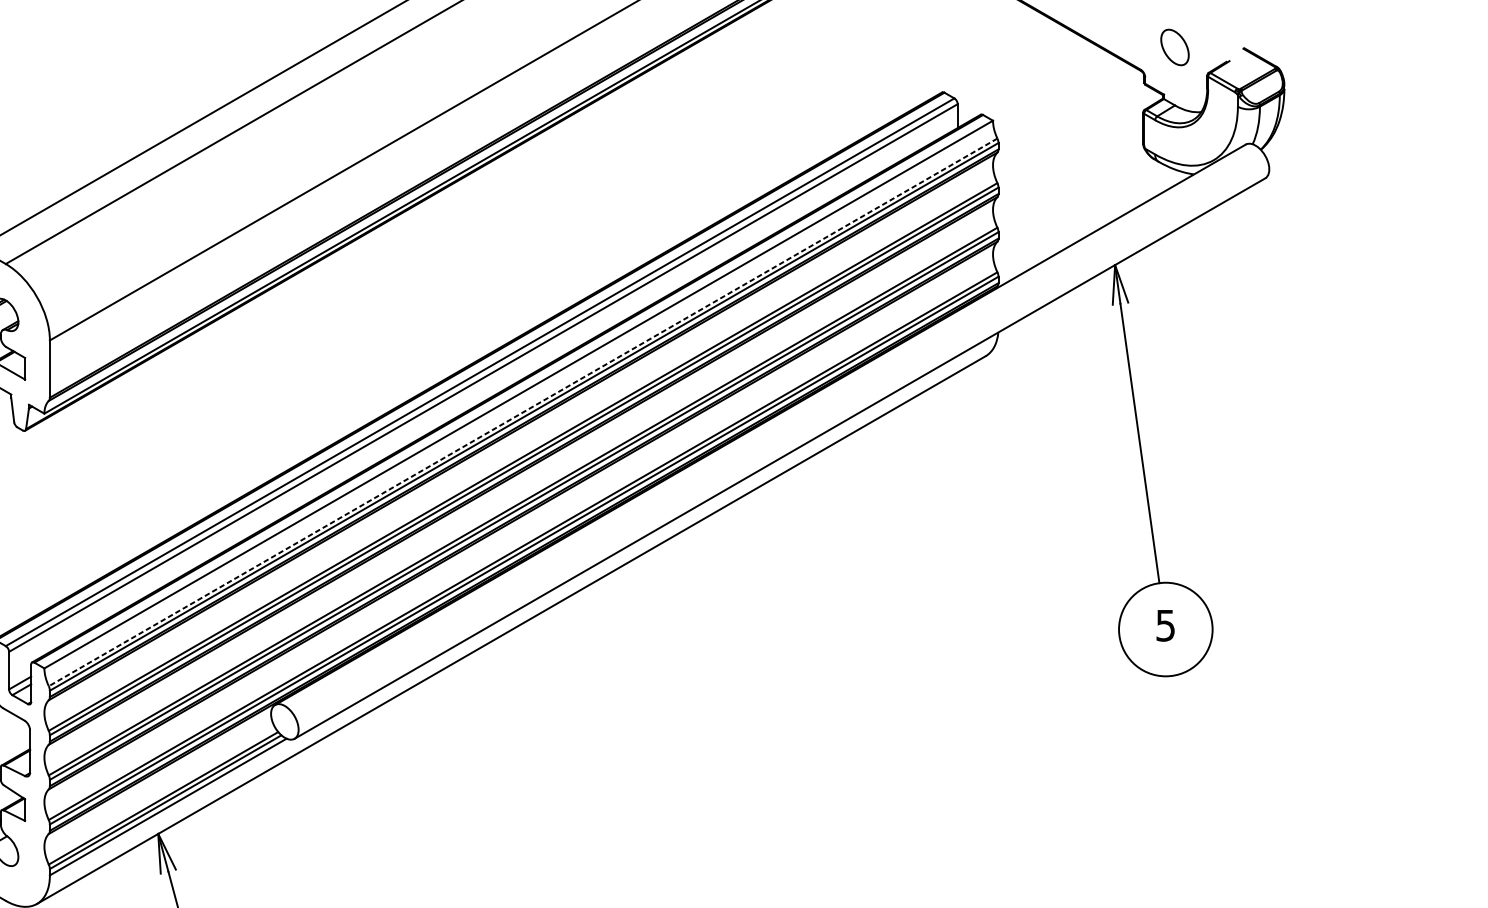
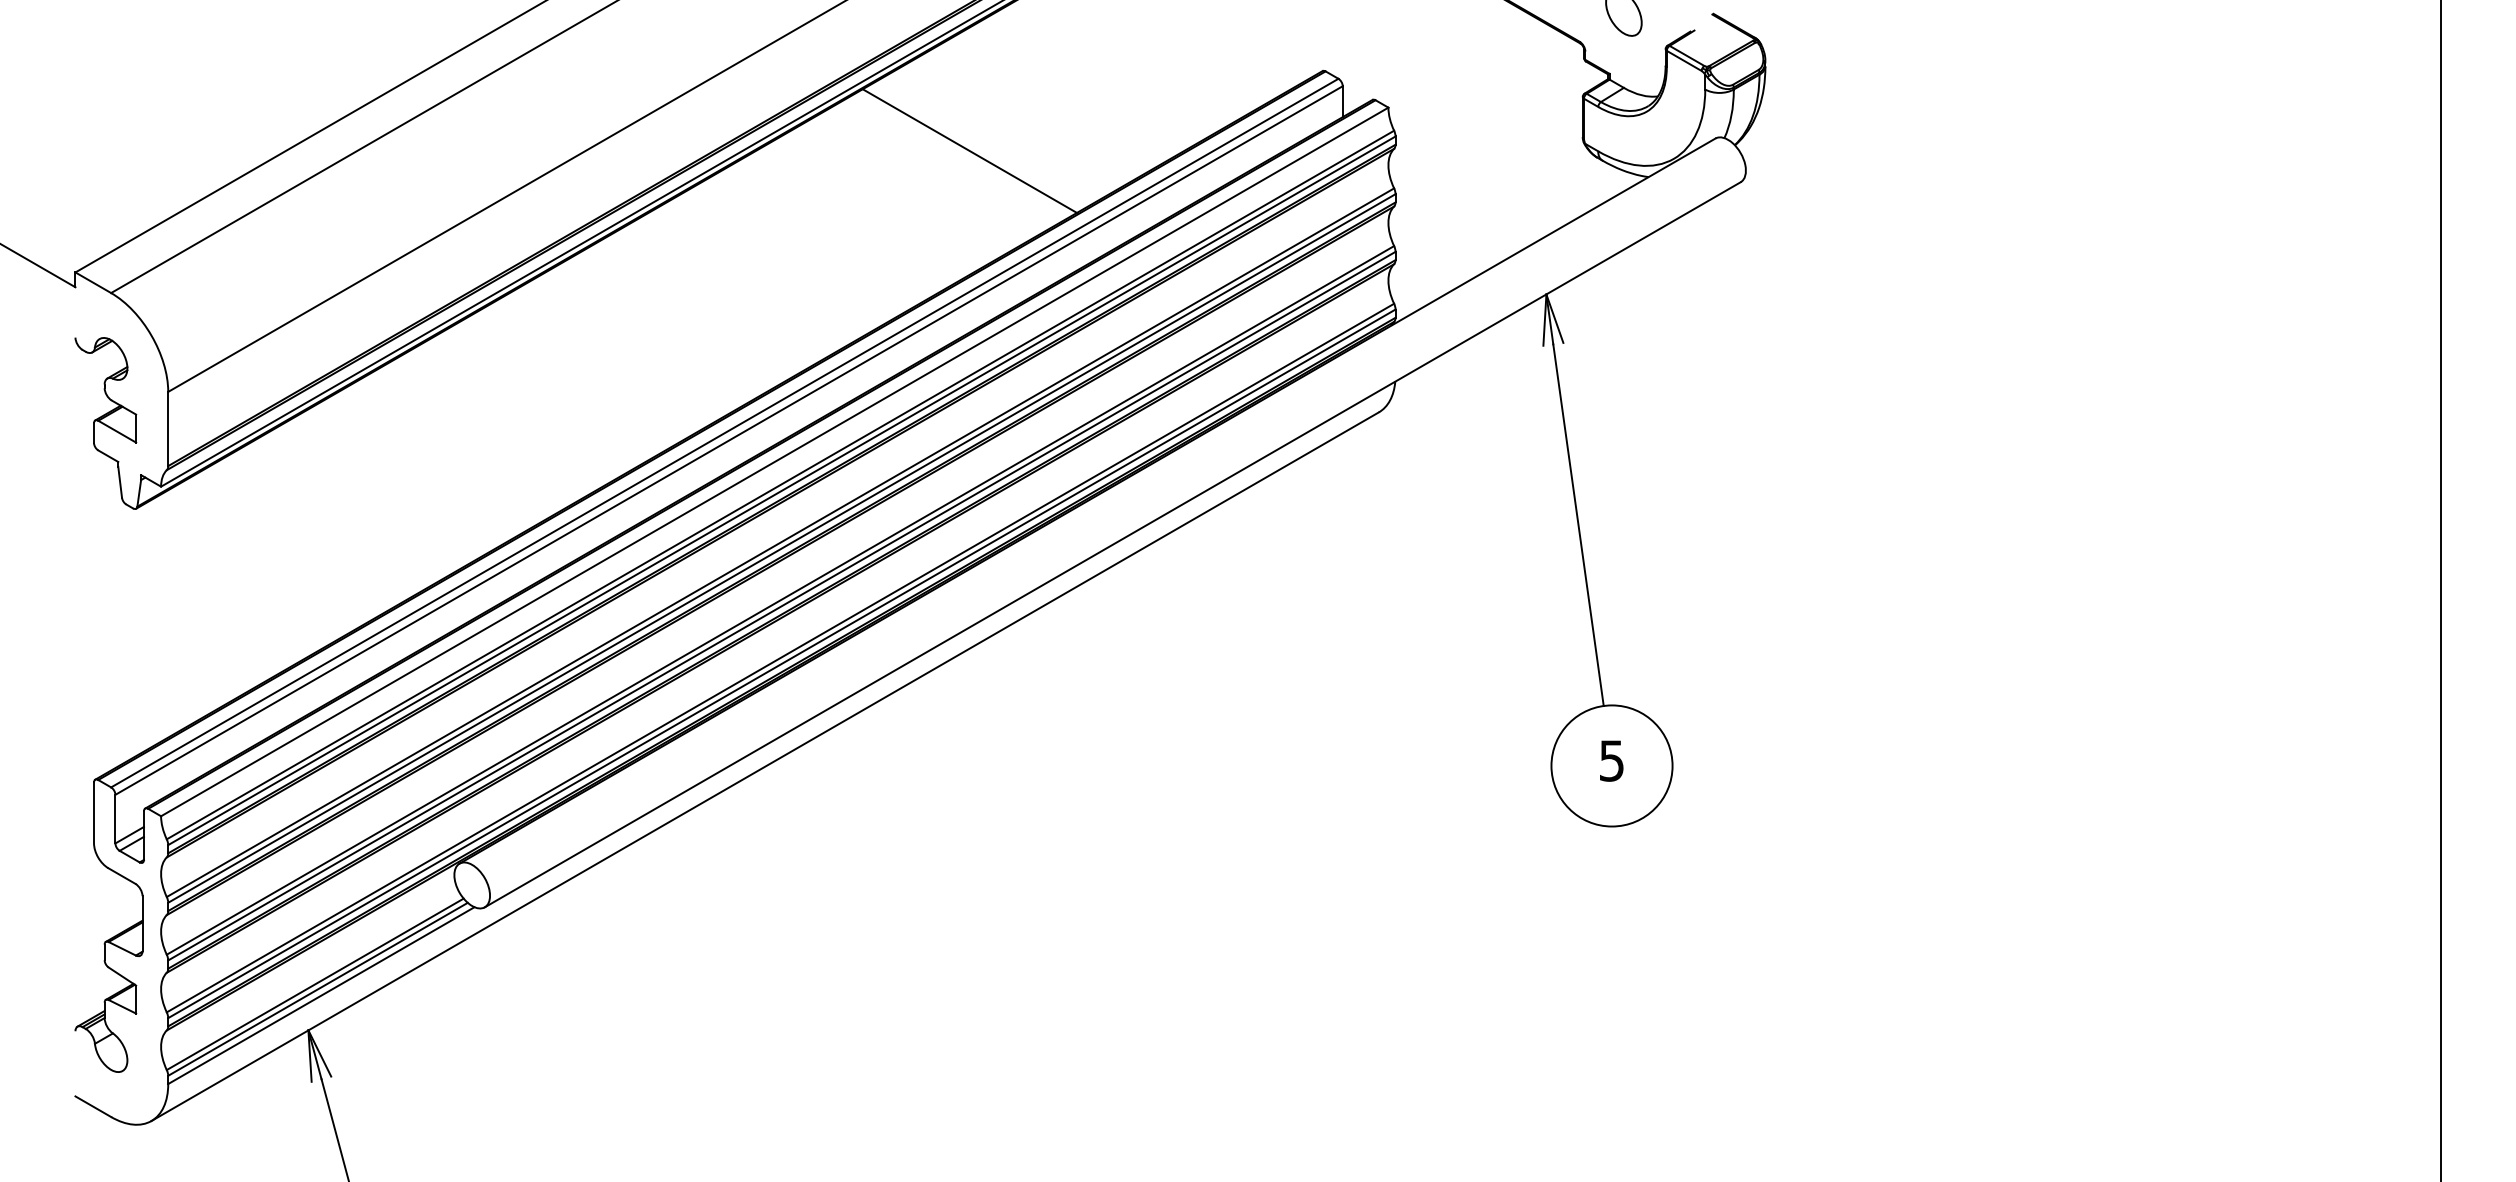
line: (669, 153) -> (969, 150), added
line: (523, 412) -> (780, 485), dashed -> solid

